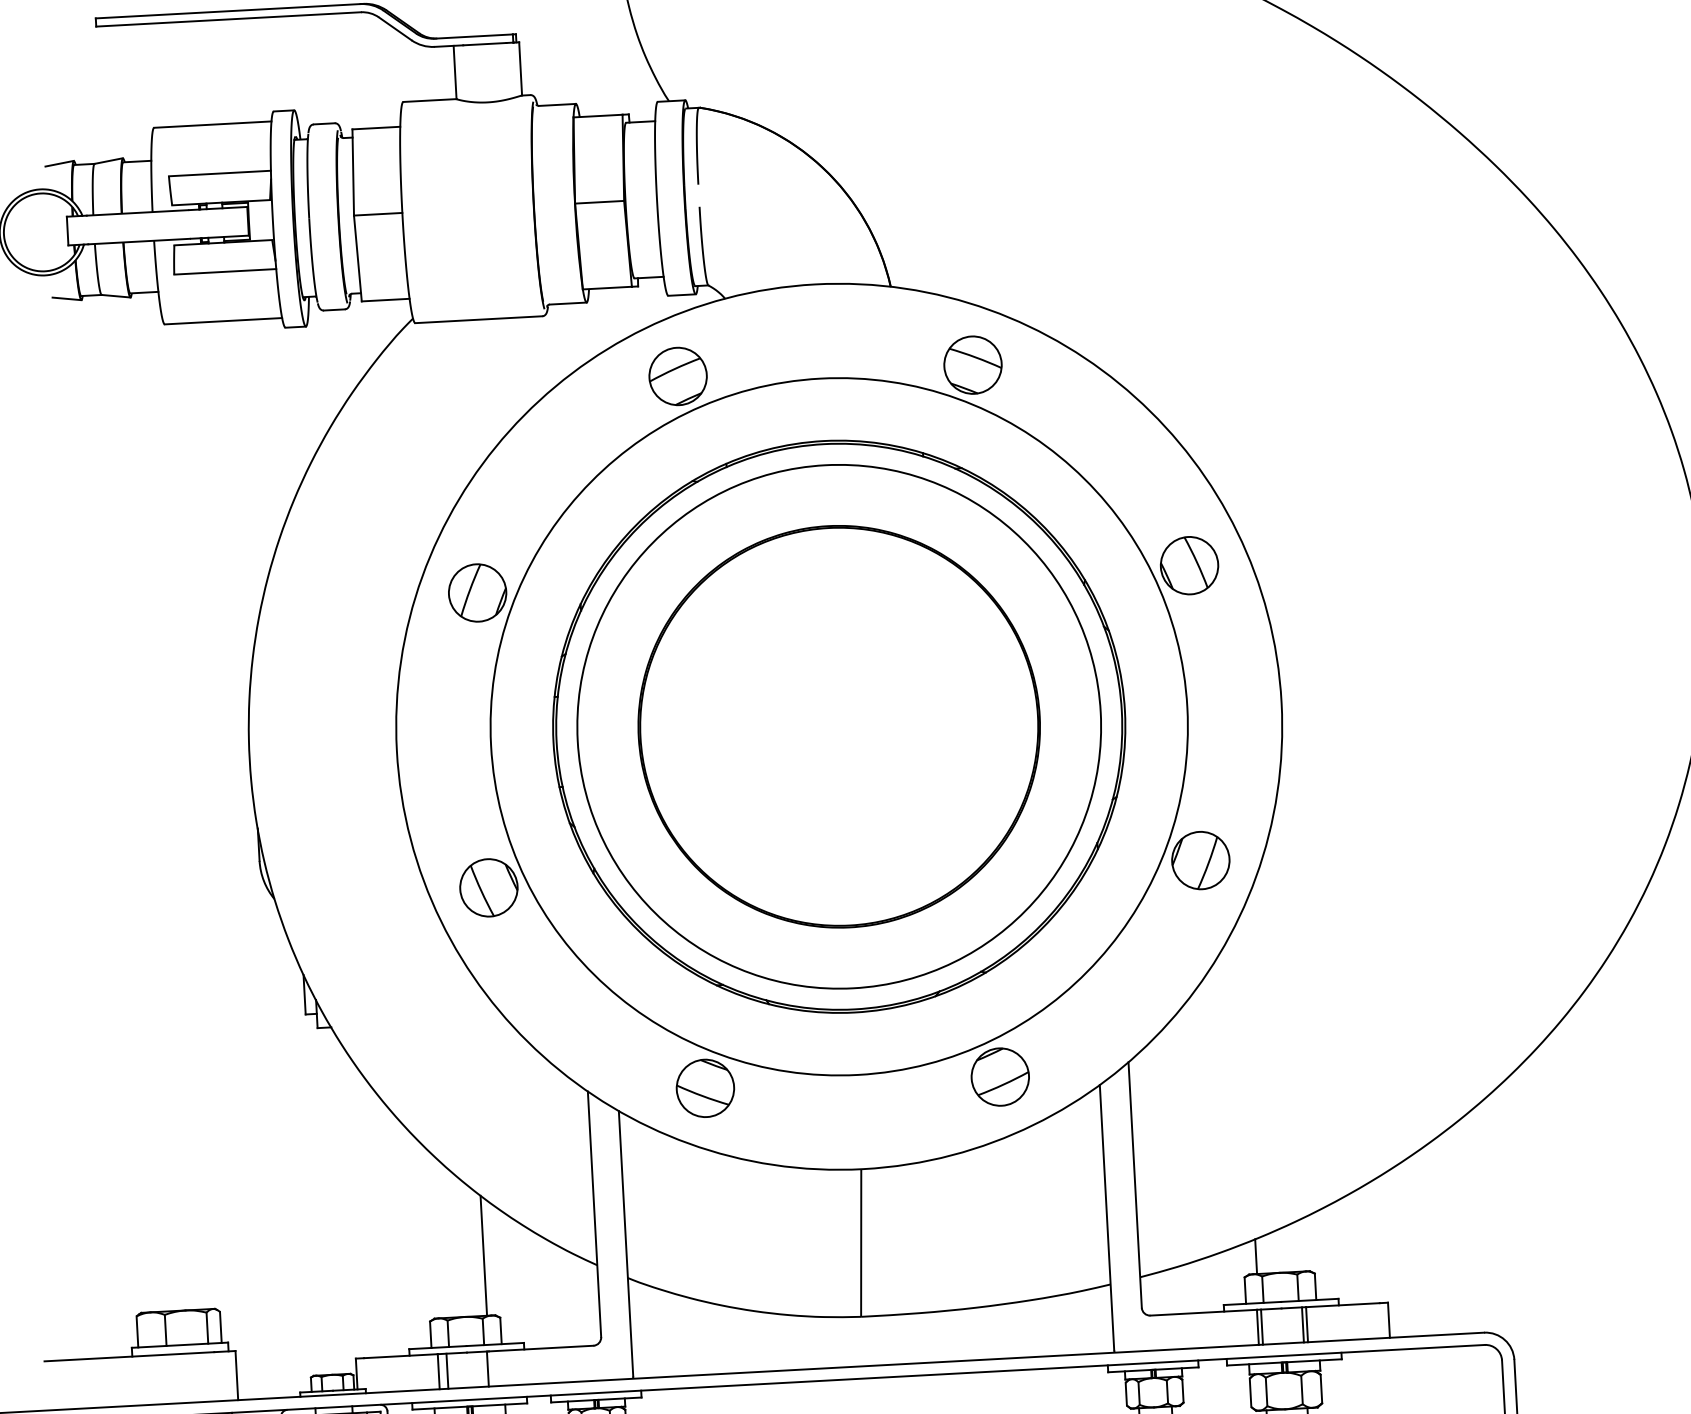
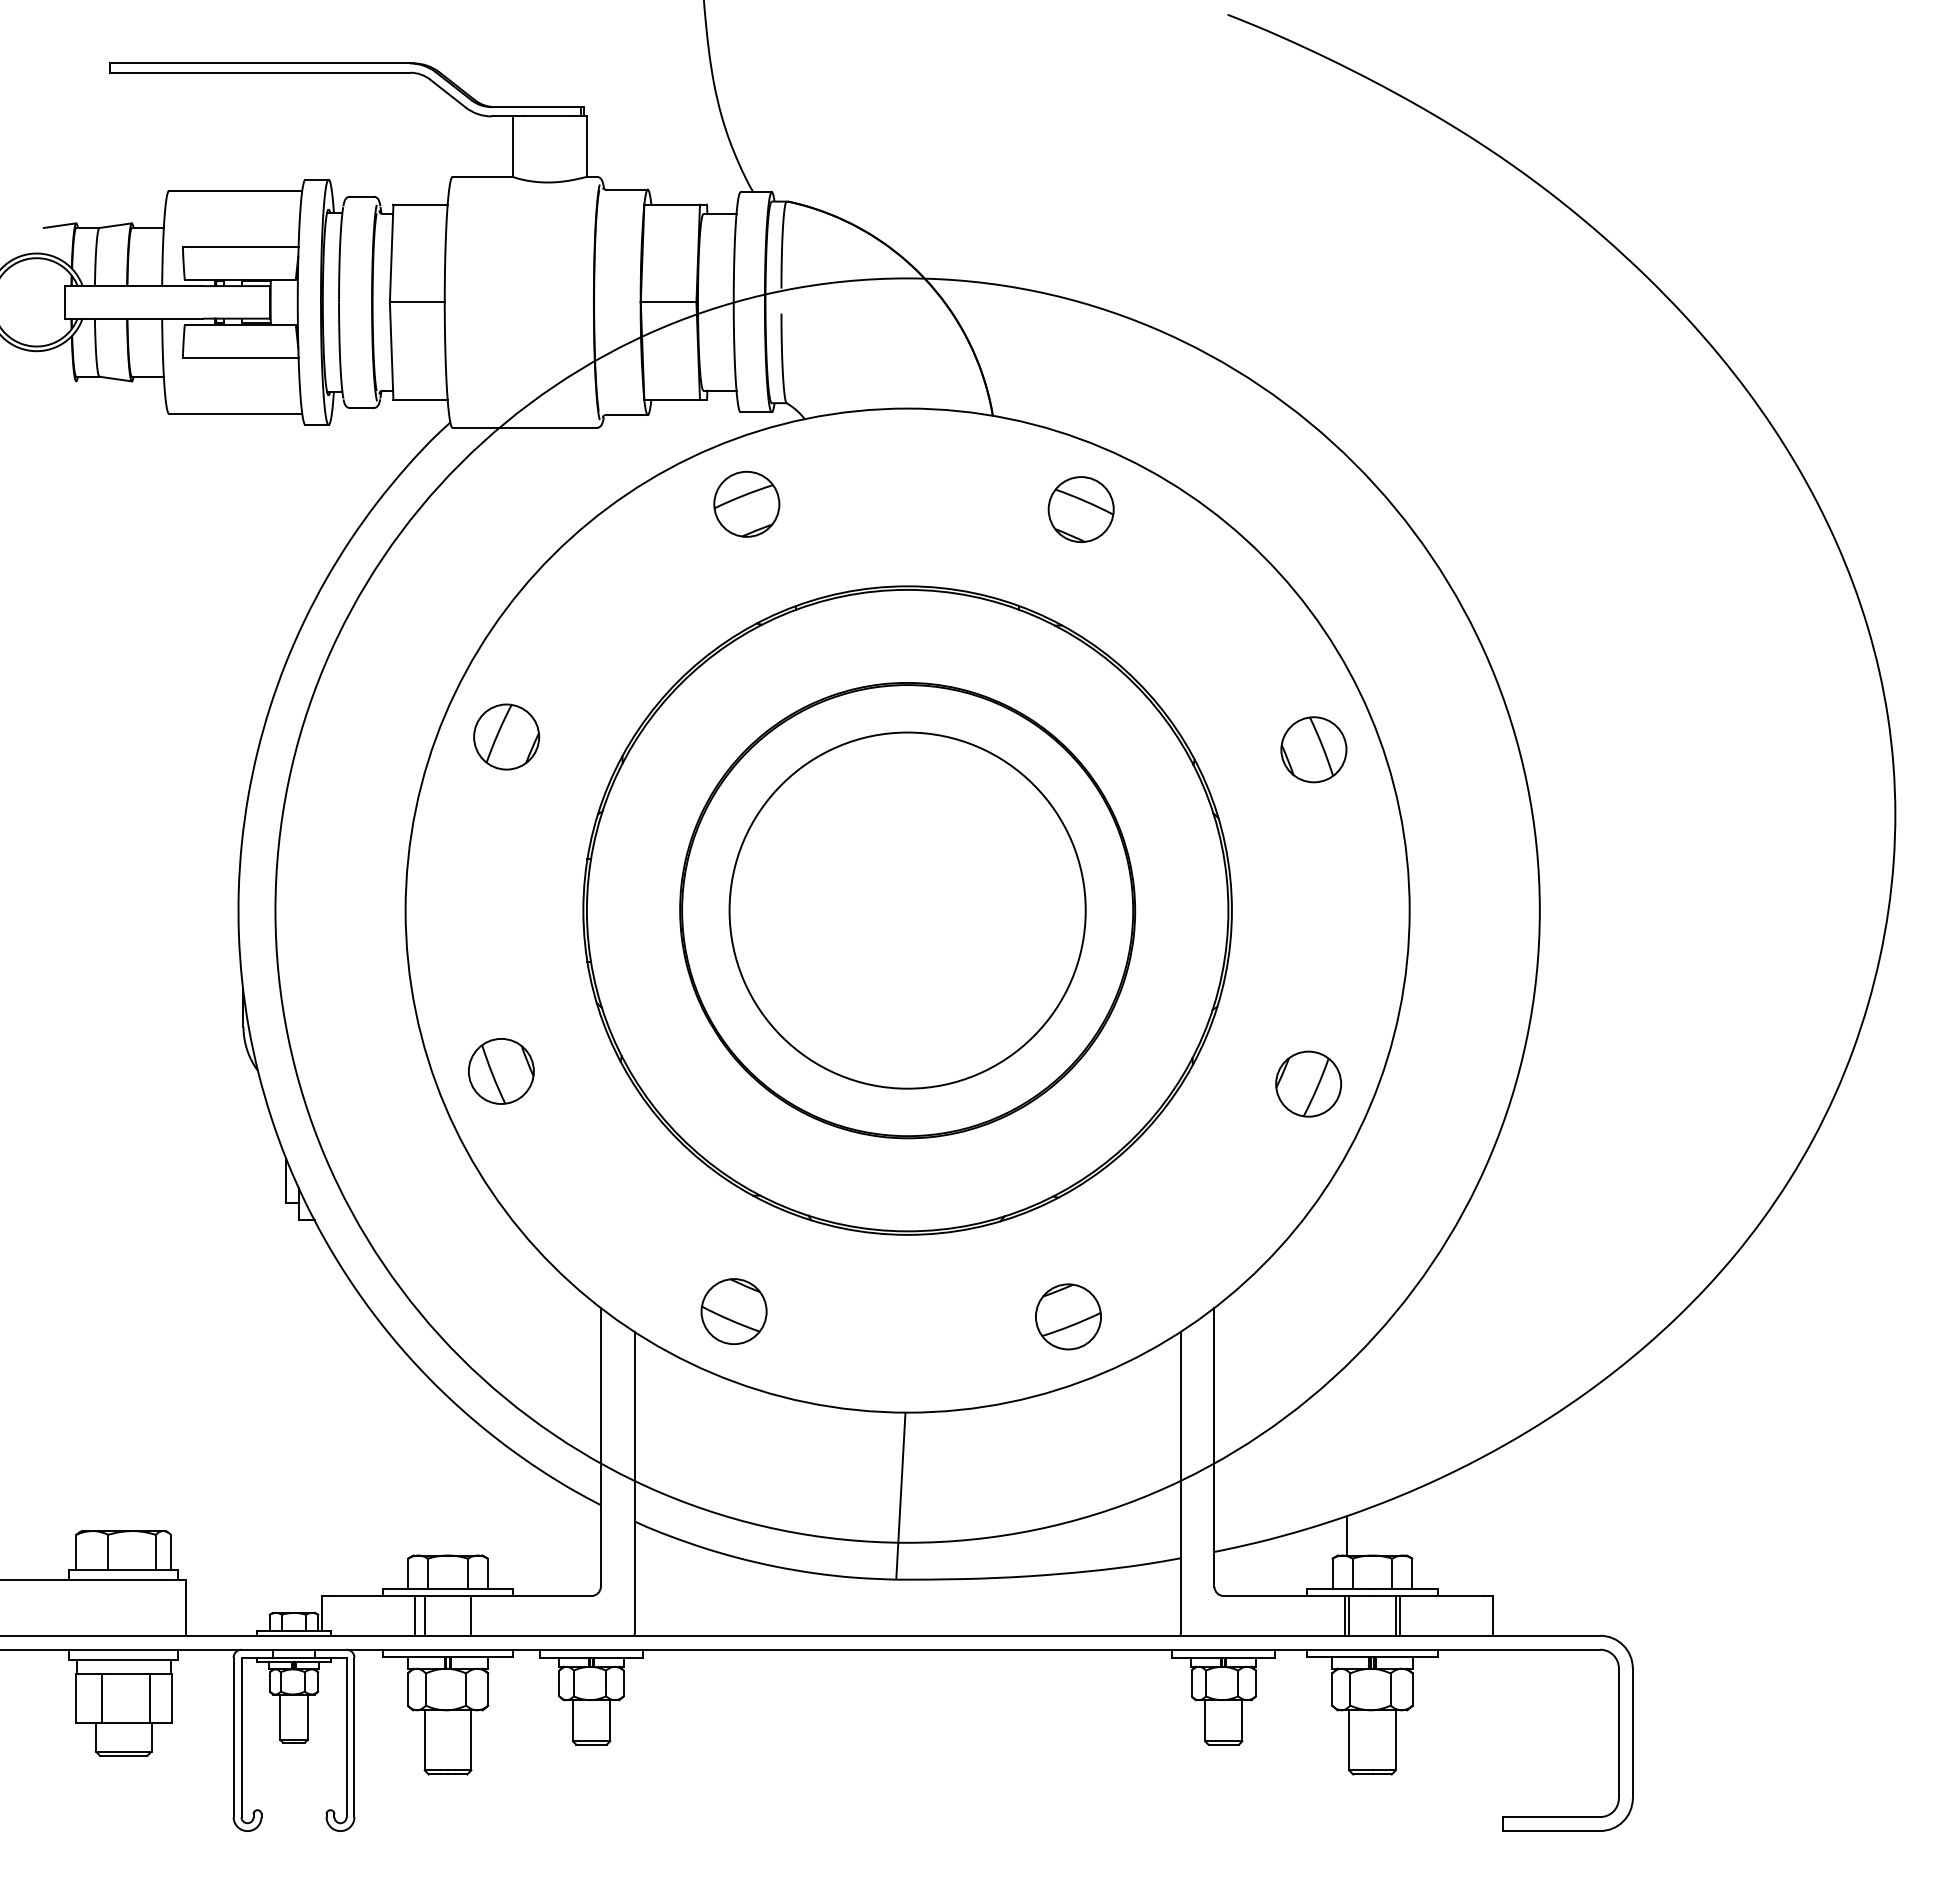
line: (66, 298) -> (59, 378), removed
circle: (839, 726) -> (907, 910), size x0.6
circle: (839, 726) -> (907, 910), size x1.6
line: (484, 1255) -> (473, 1487), removed

